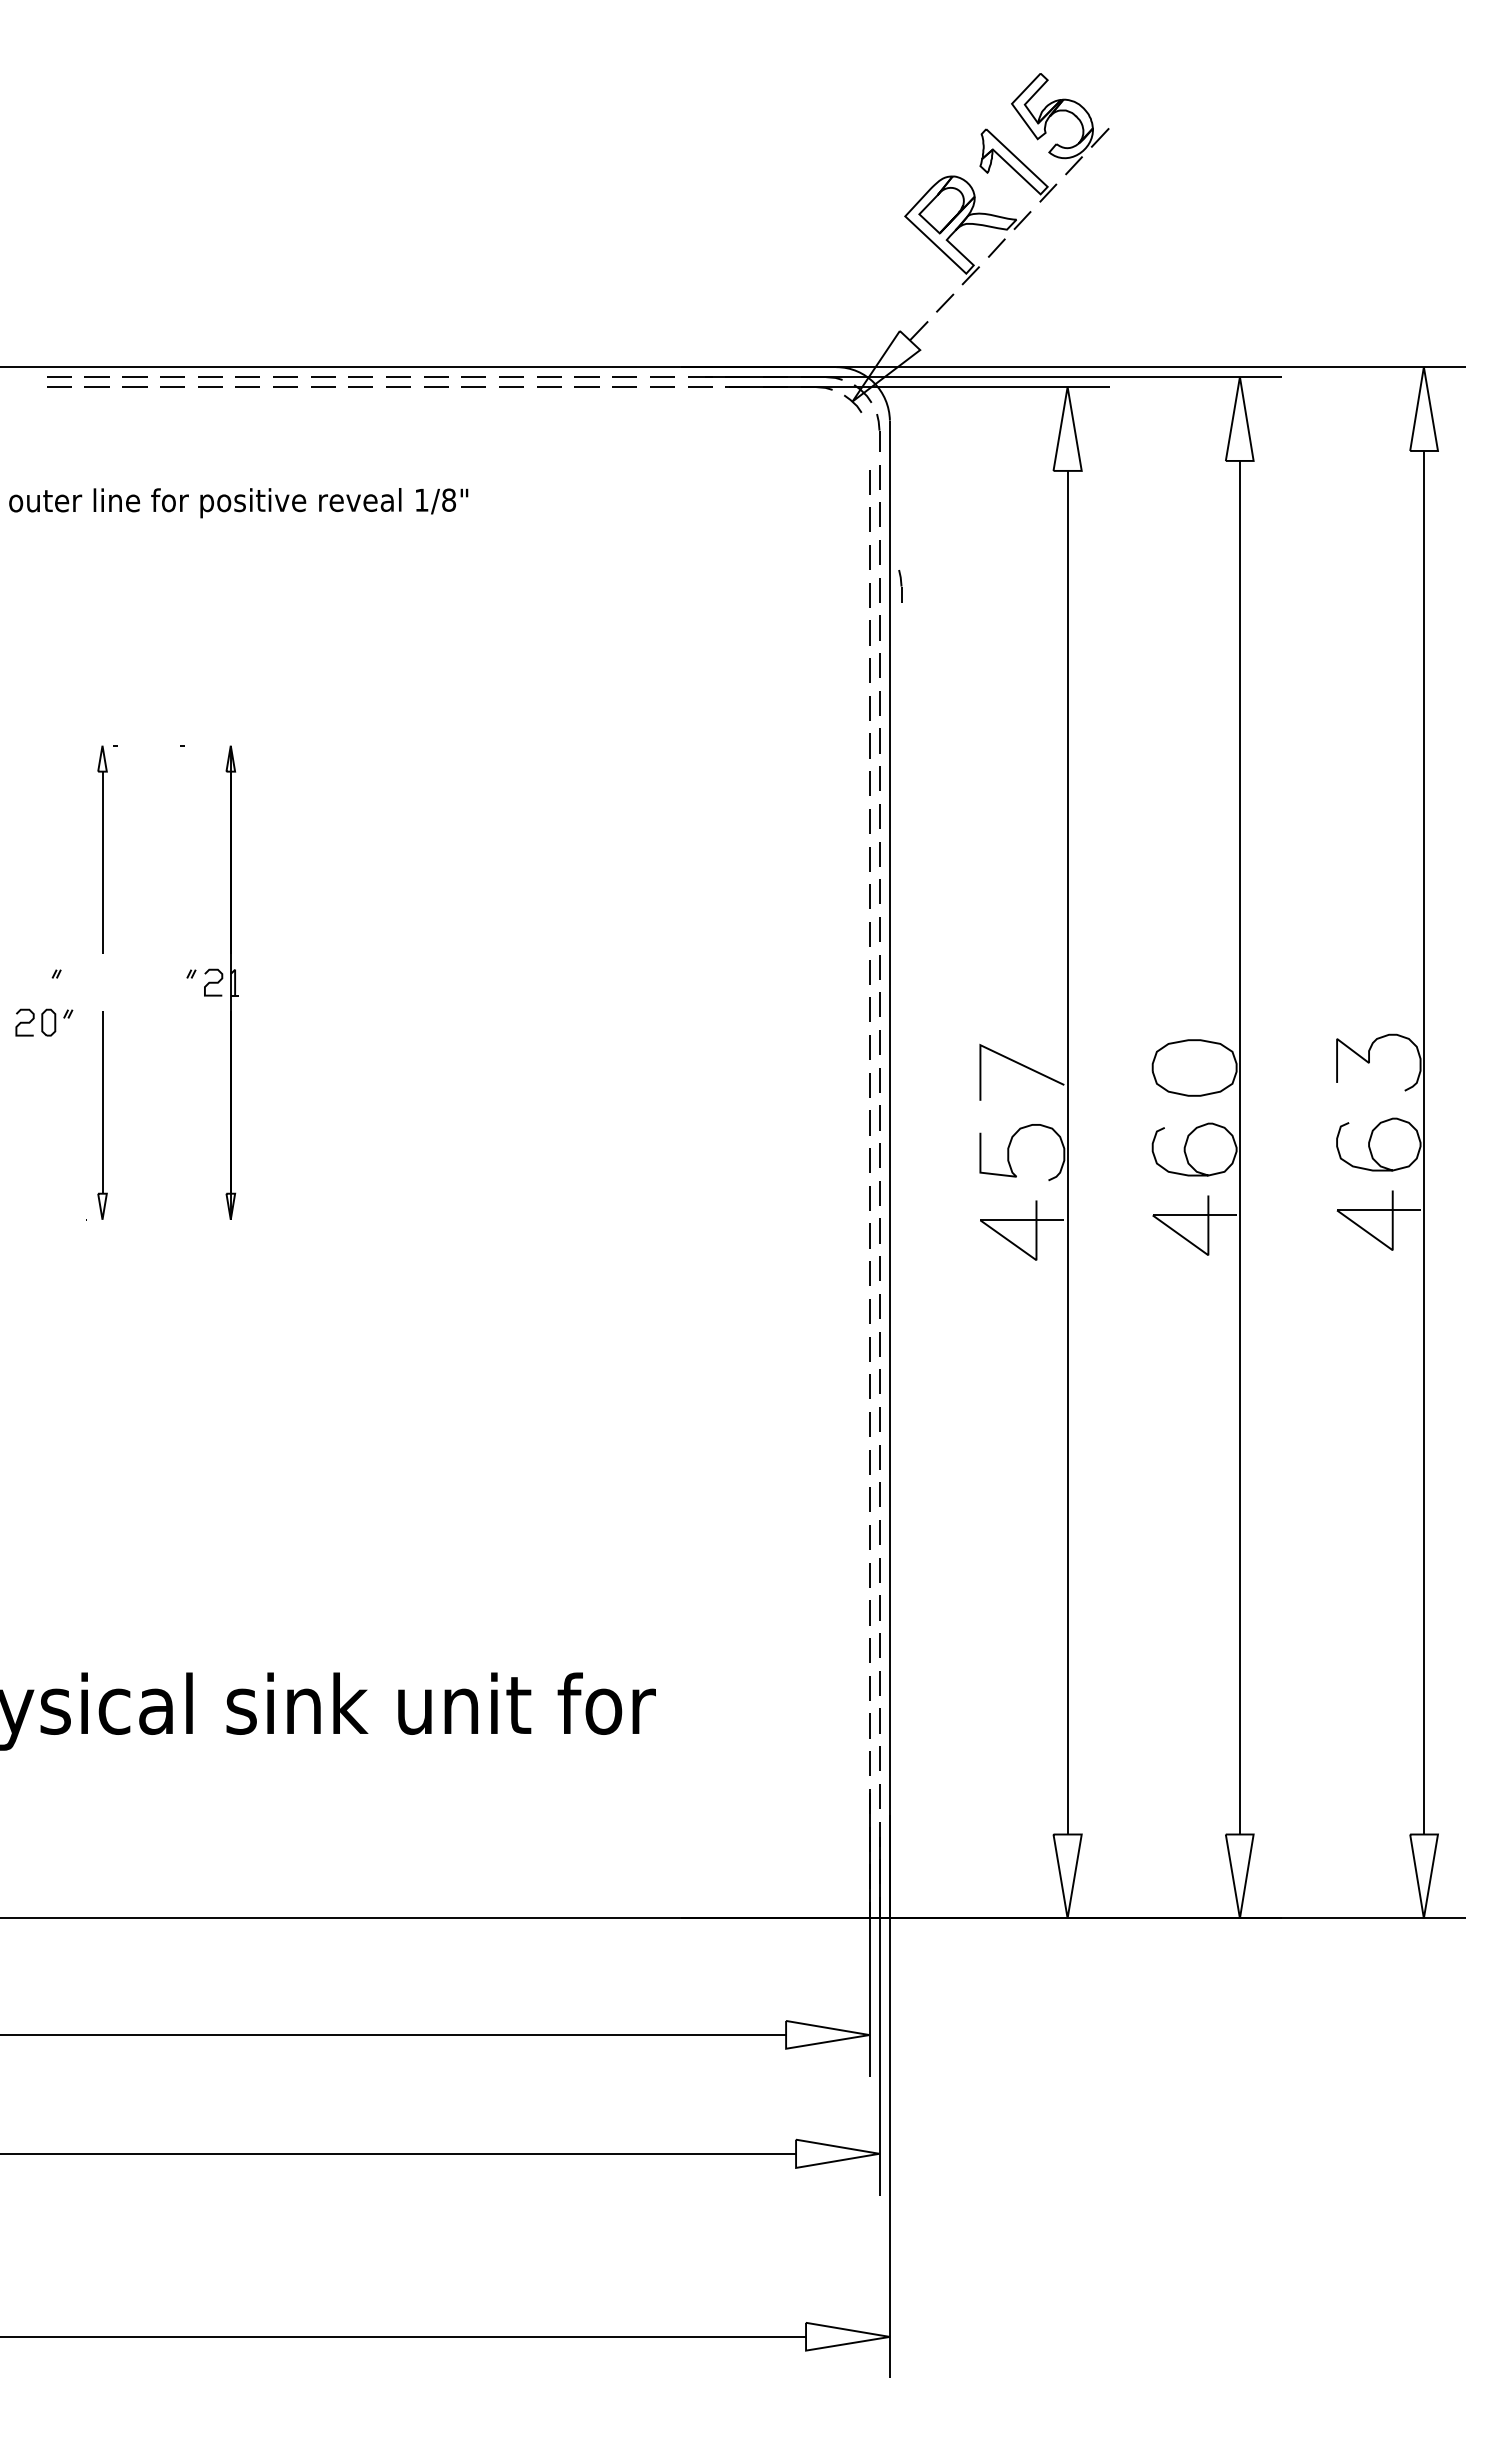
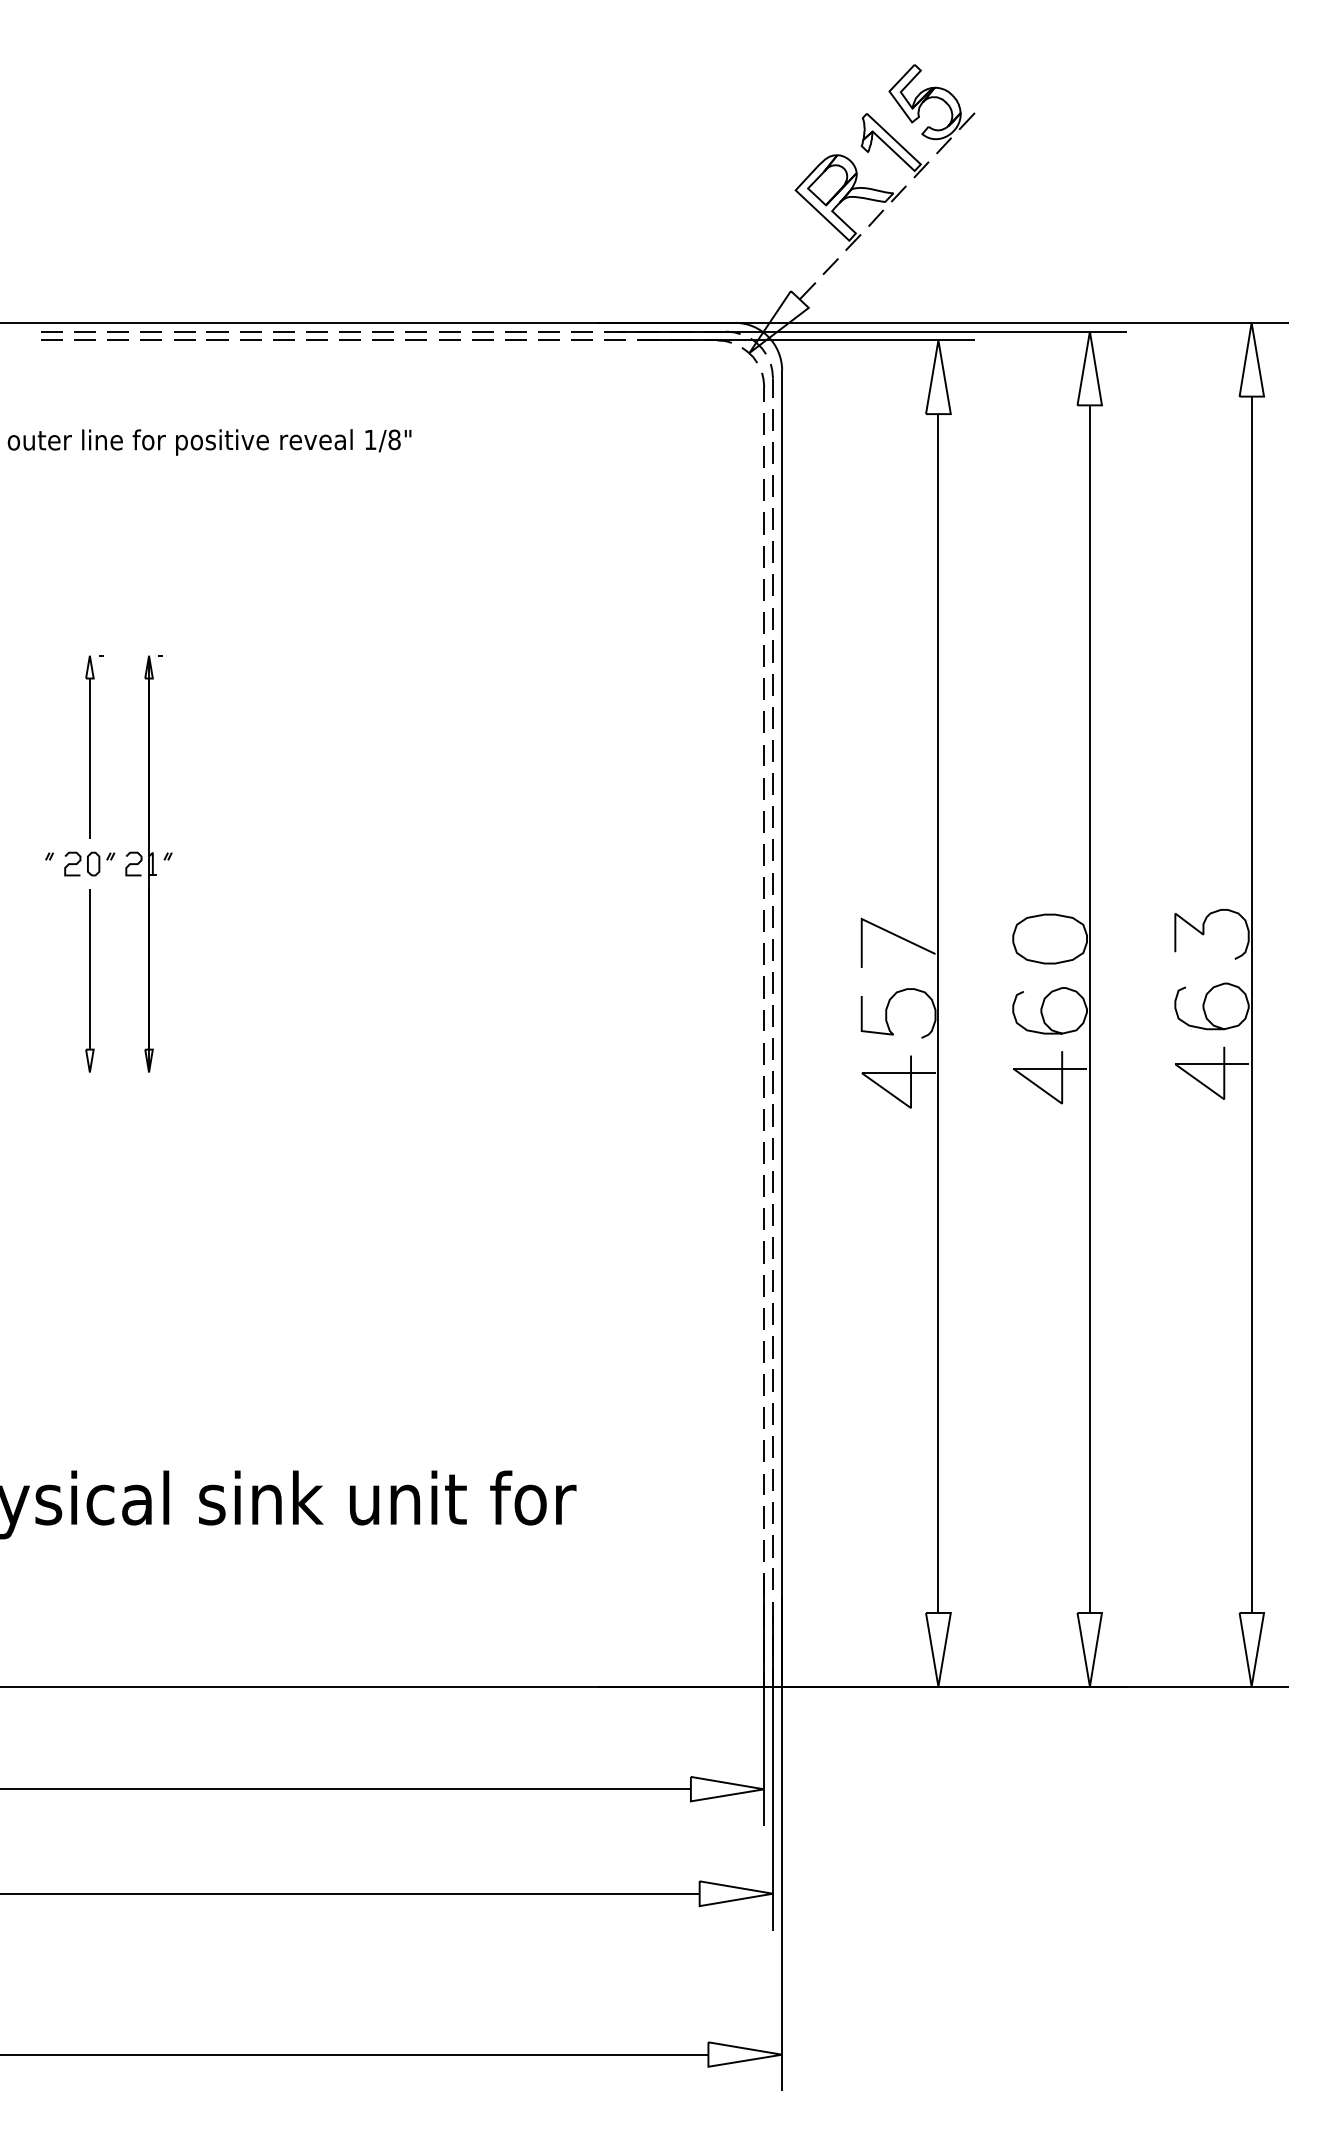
part: (900, 586) -> (763, 387), moved
part: (221, 982) -> (140, 863), moved
part: (44, 1022) -> (89, 863), moved

